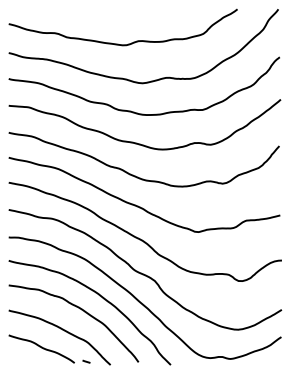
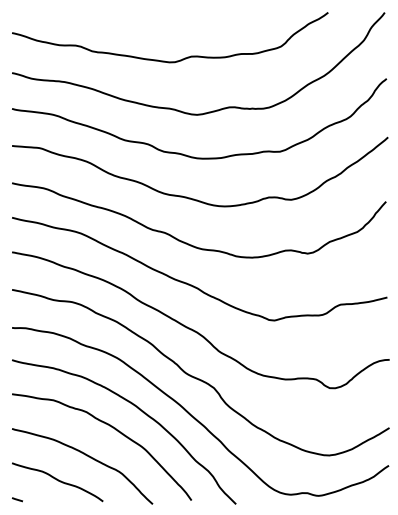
line: (86, 361) -> (17, 499), moved

